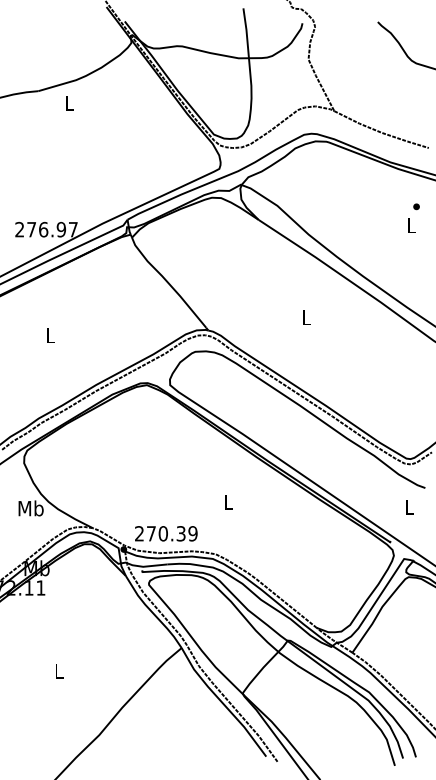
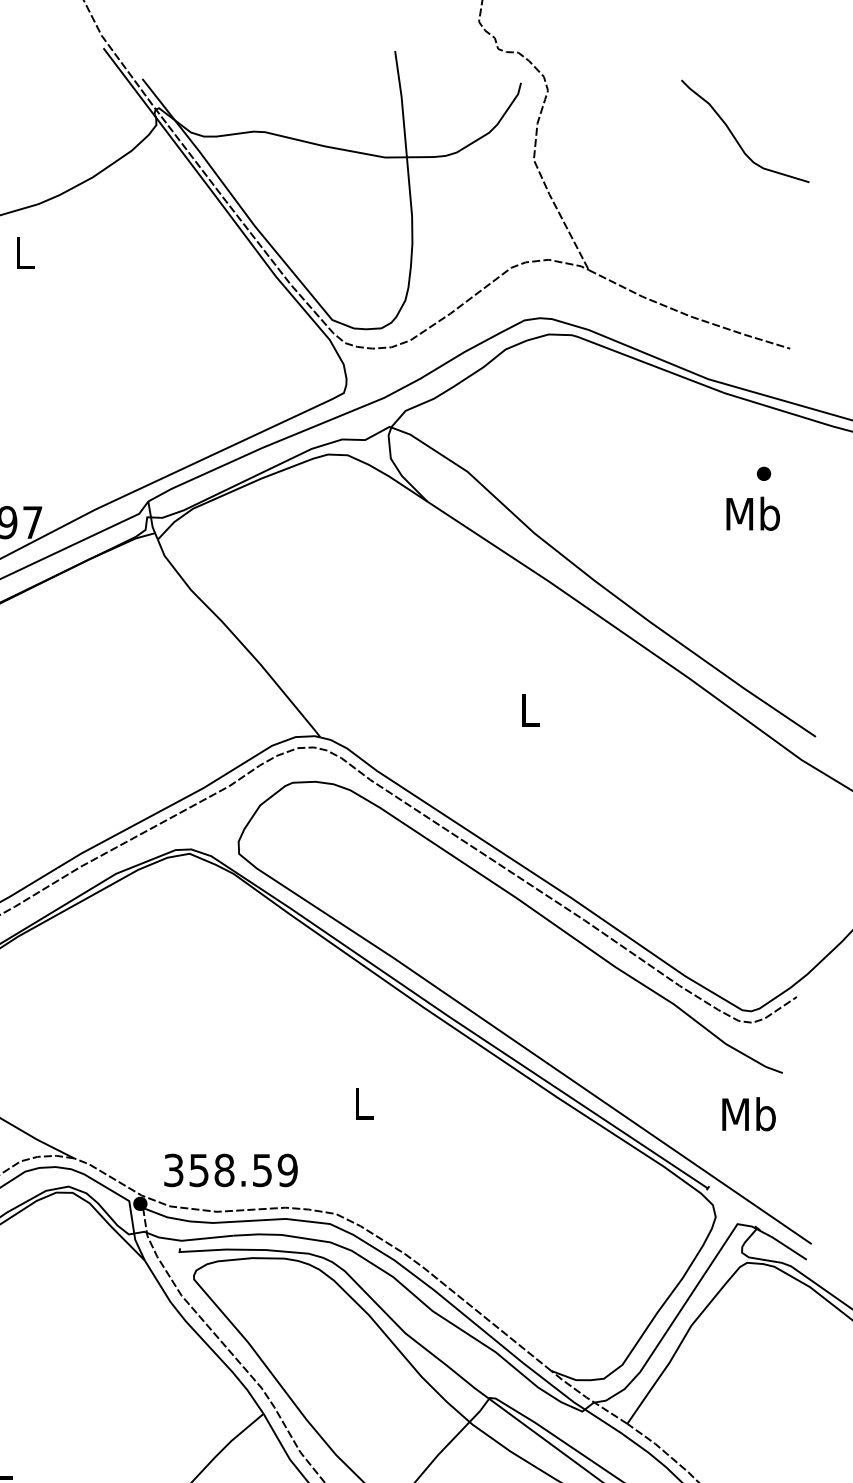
text: (411, 225) -> (753, 513), L -> Mb
text: (409, 507) -> (748, 1114), L -> Mb
text: (160, 533) -> (218, 1169), 270.39 -> 358.59

